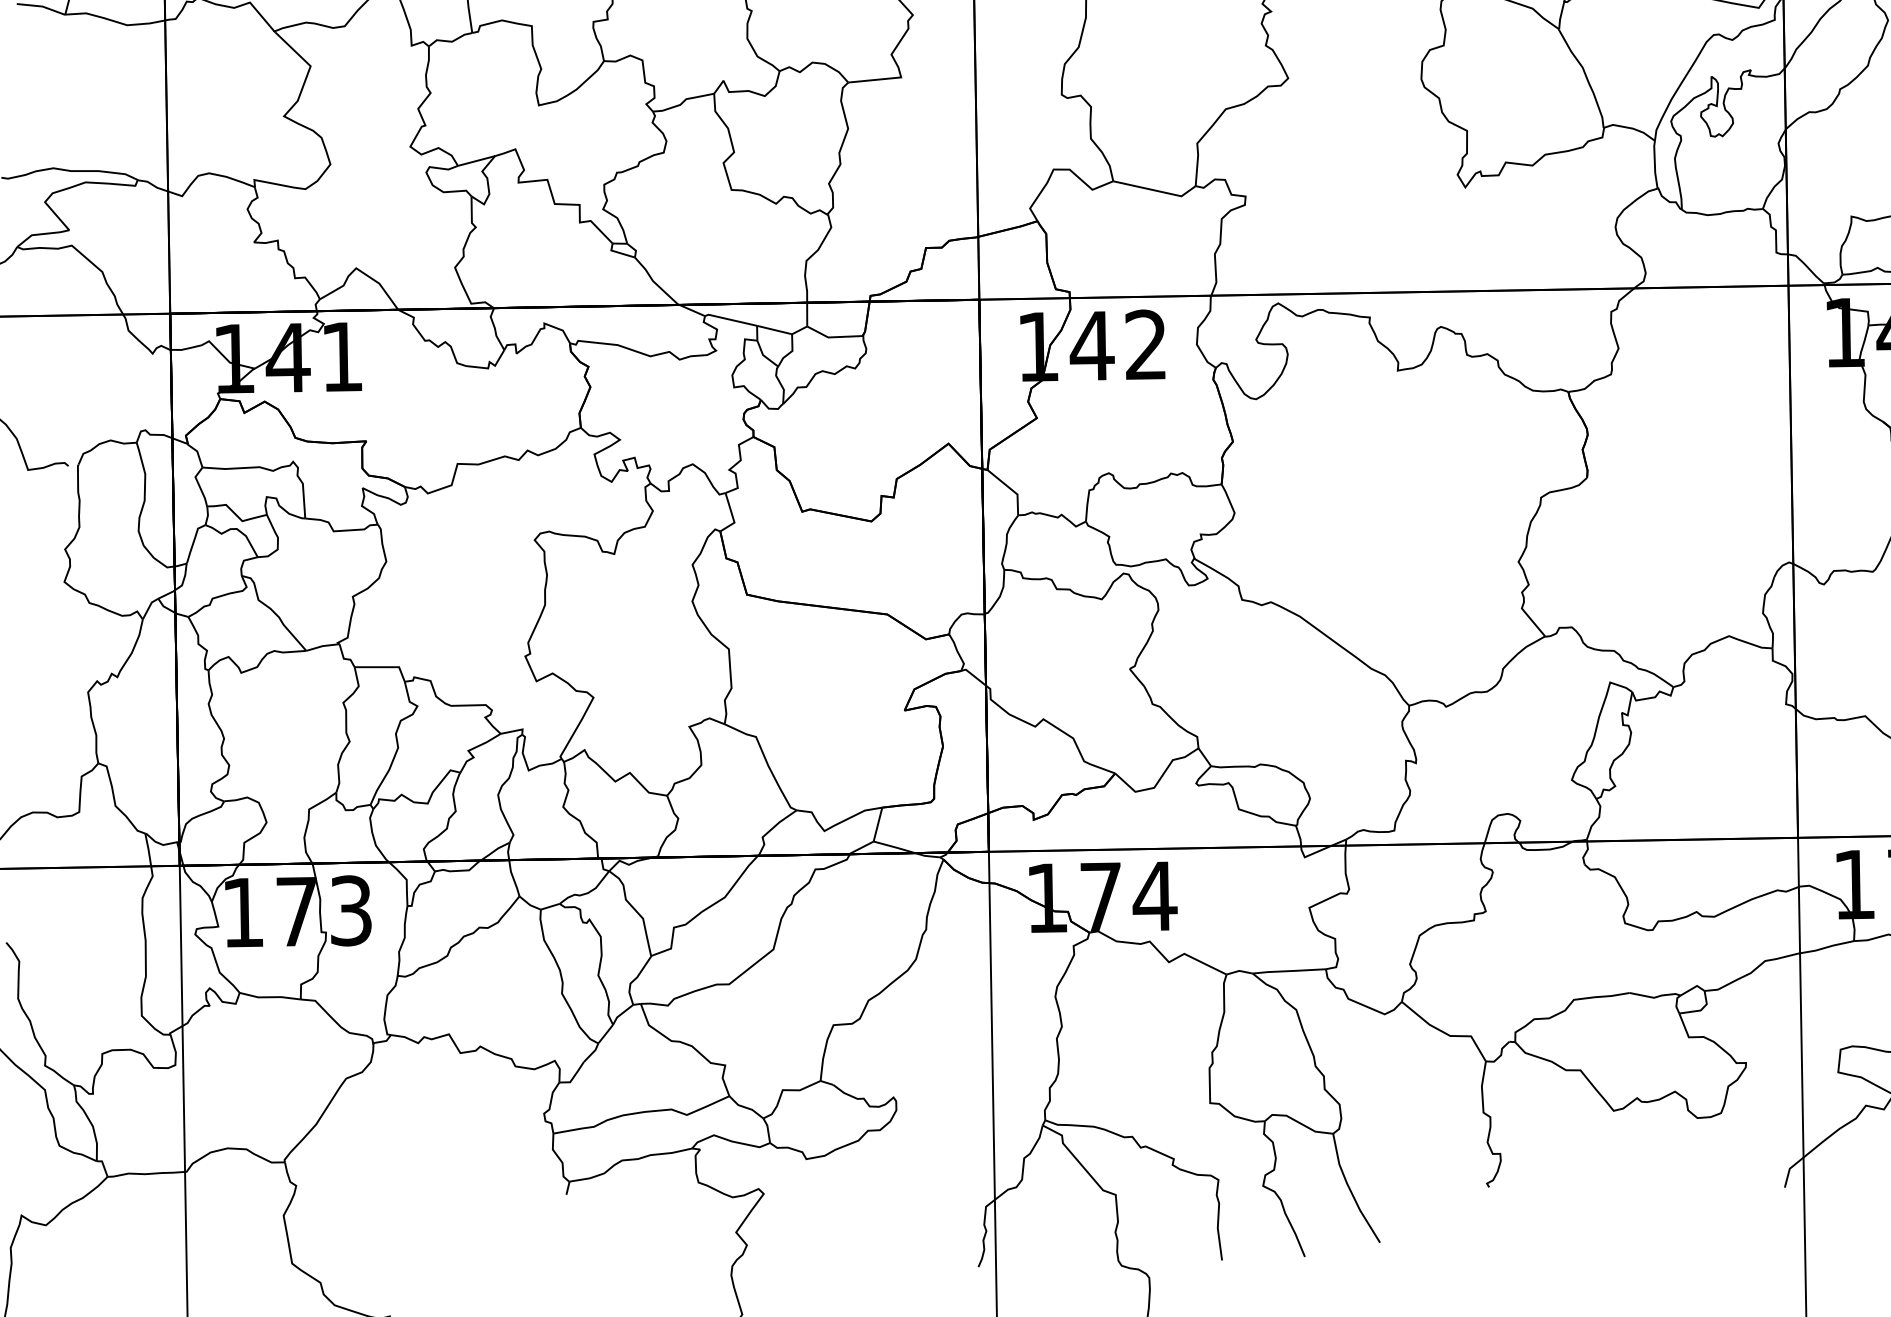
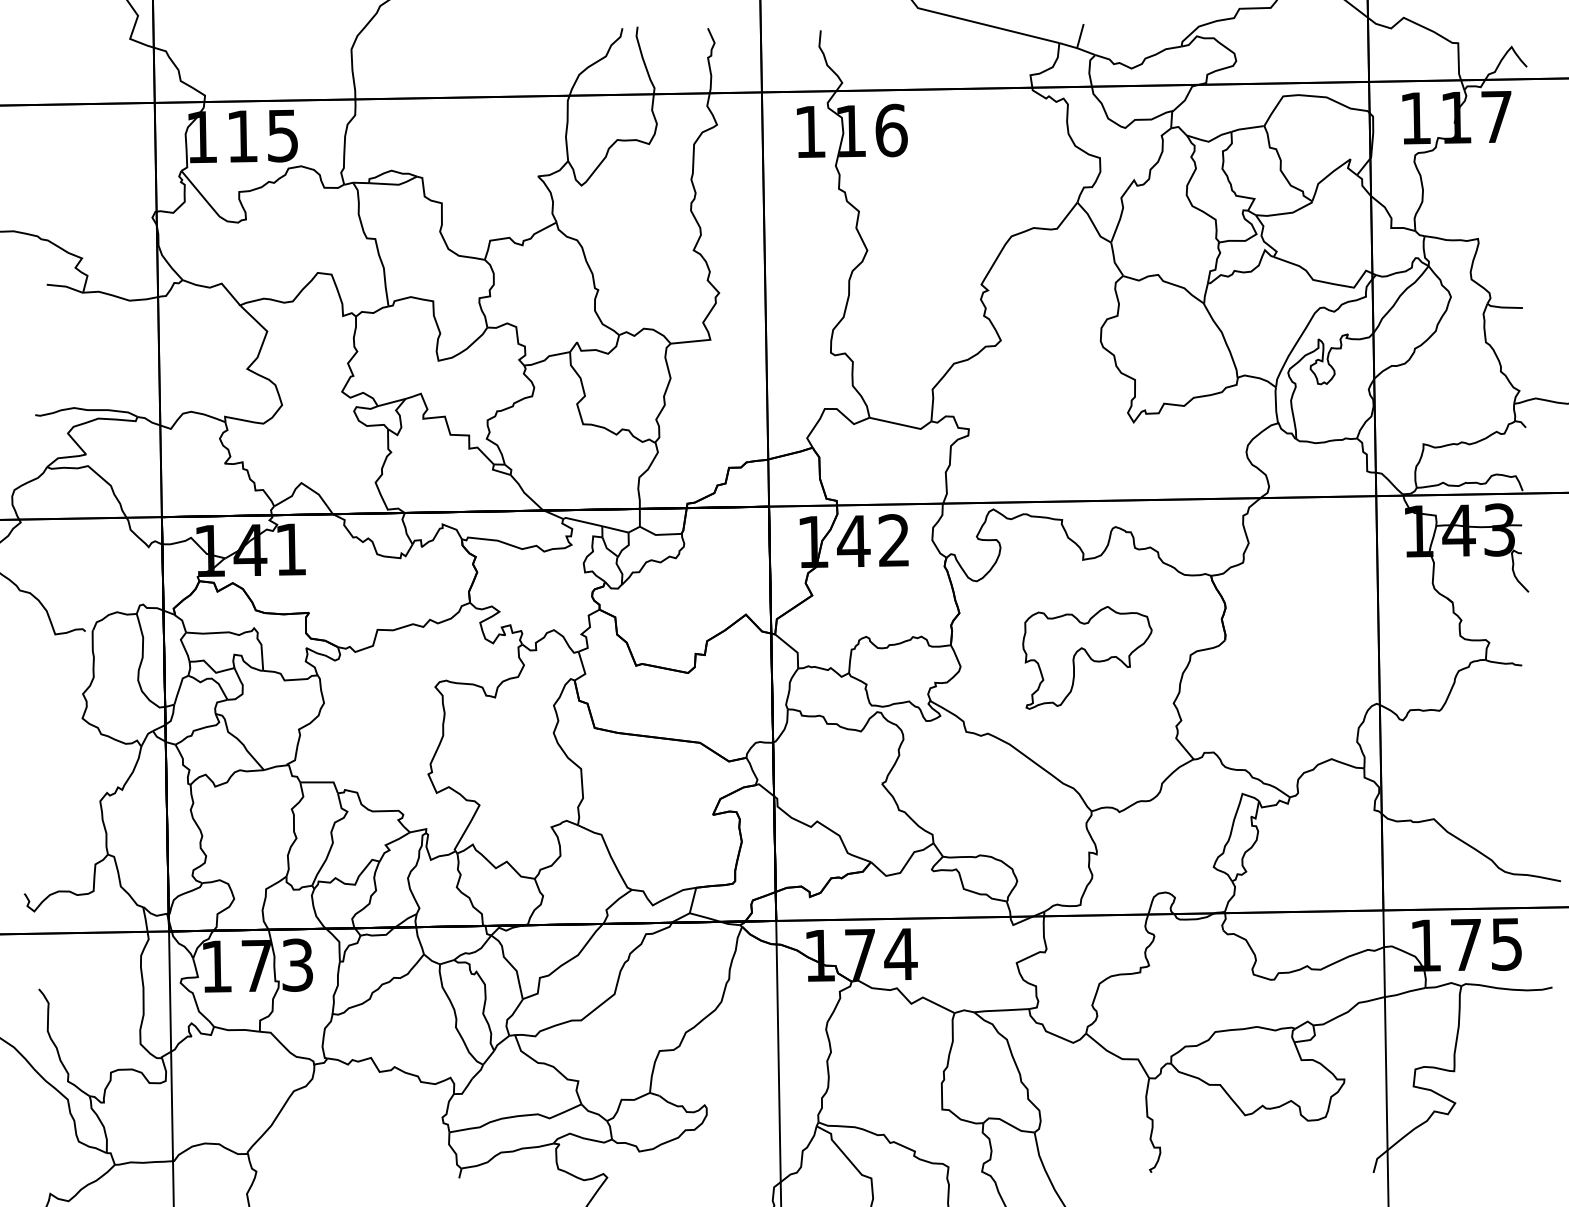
part: (1403, 500) -> (1087, 657), added

